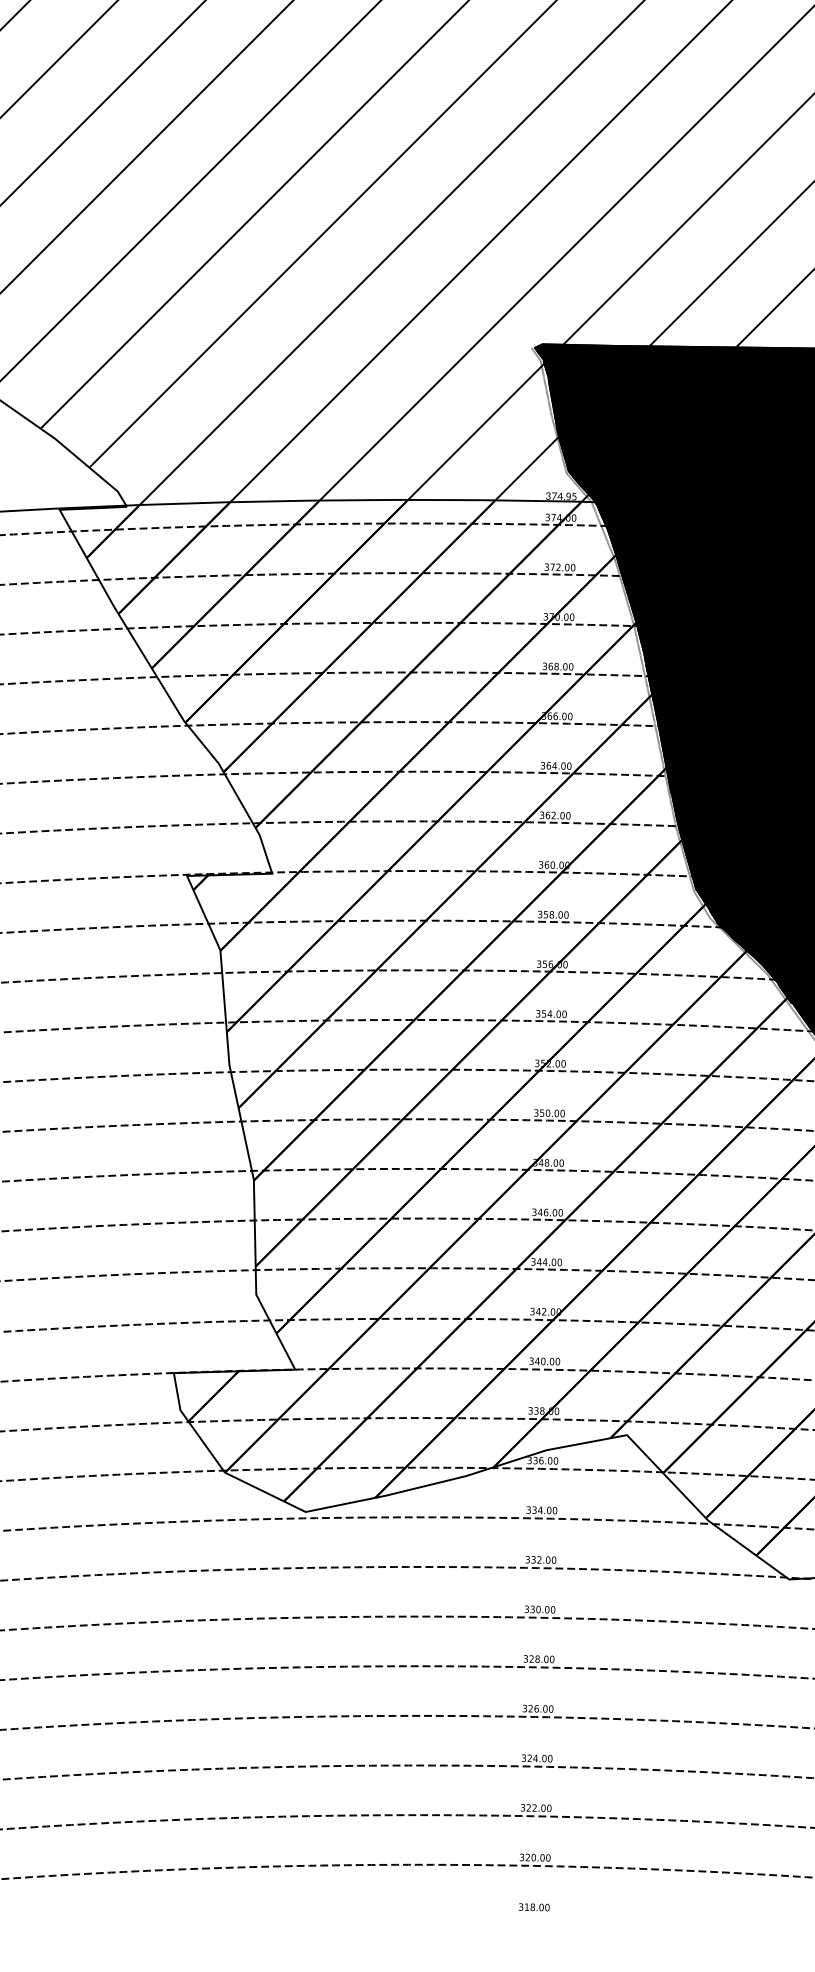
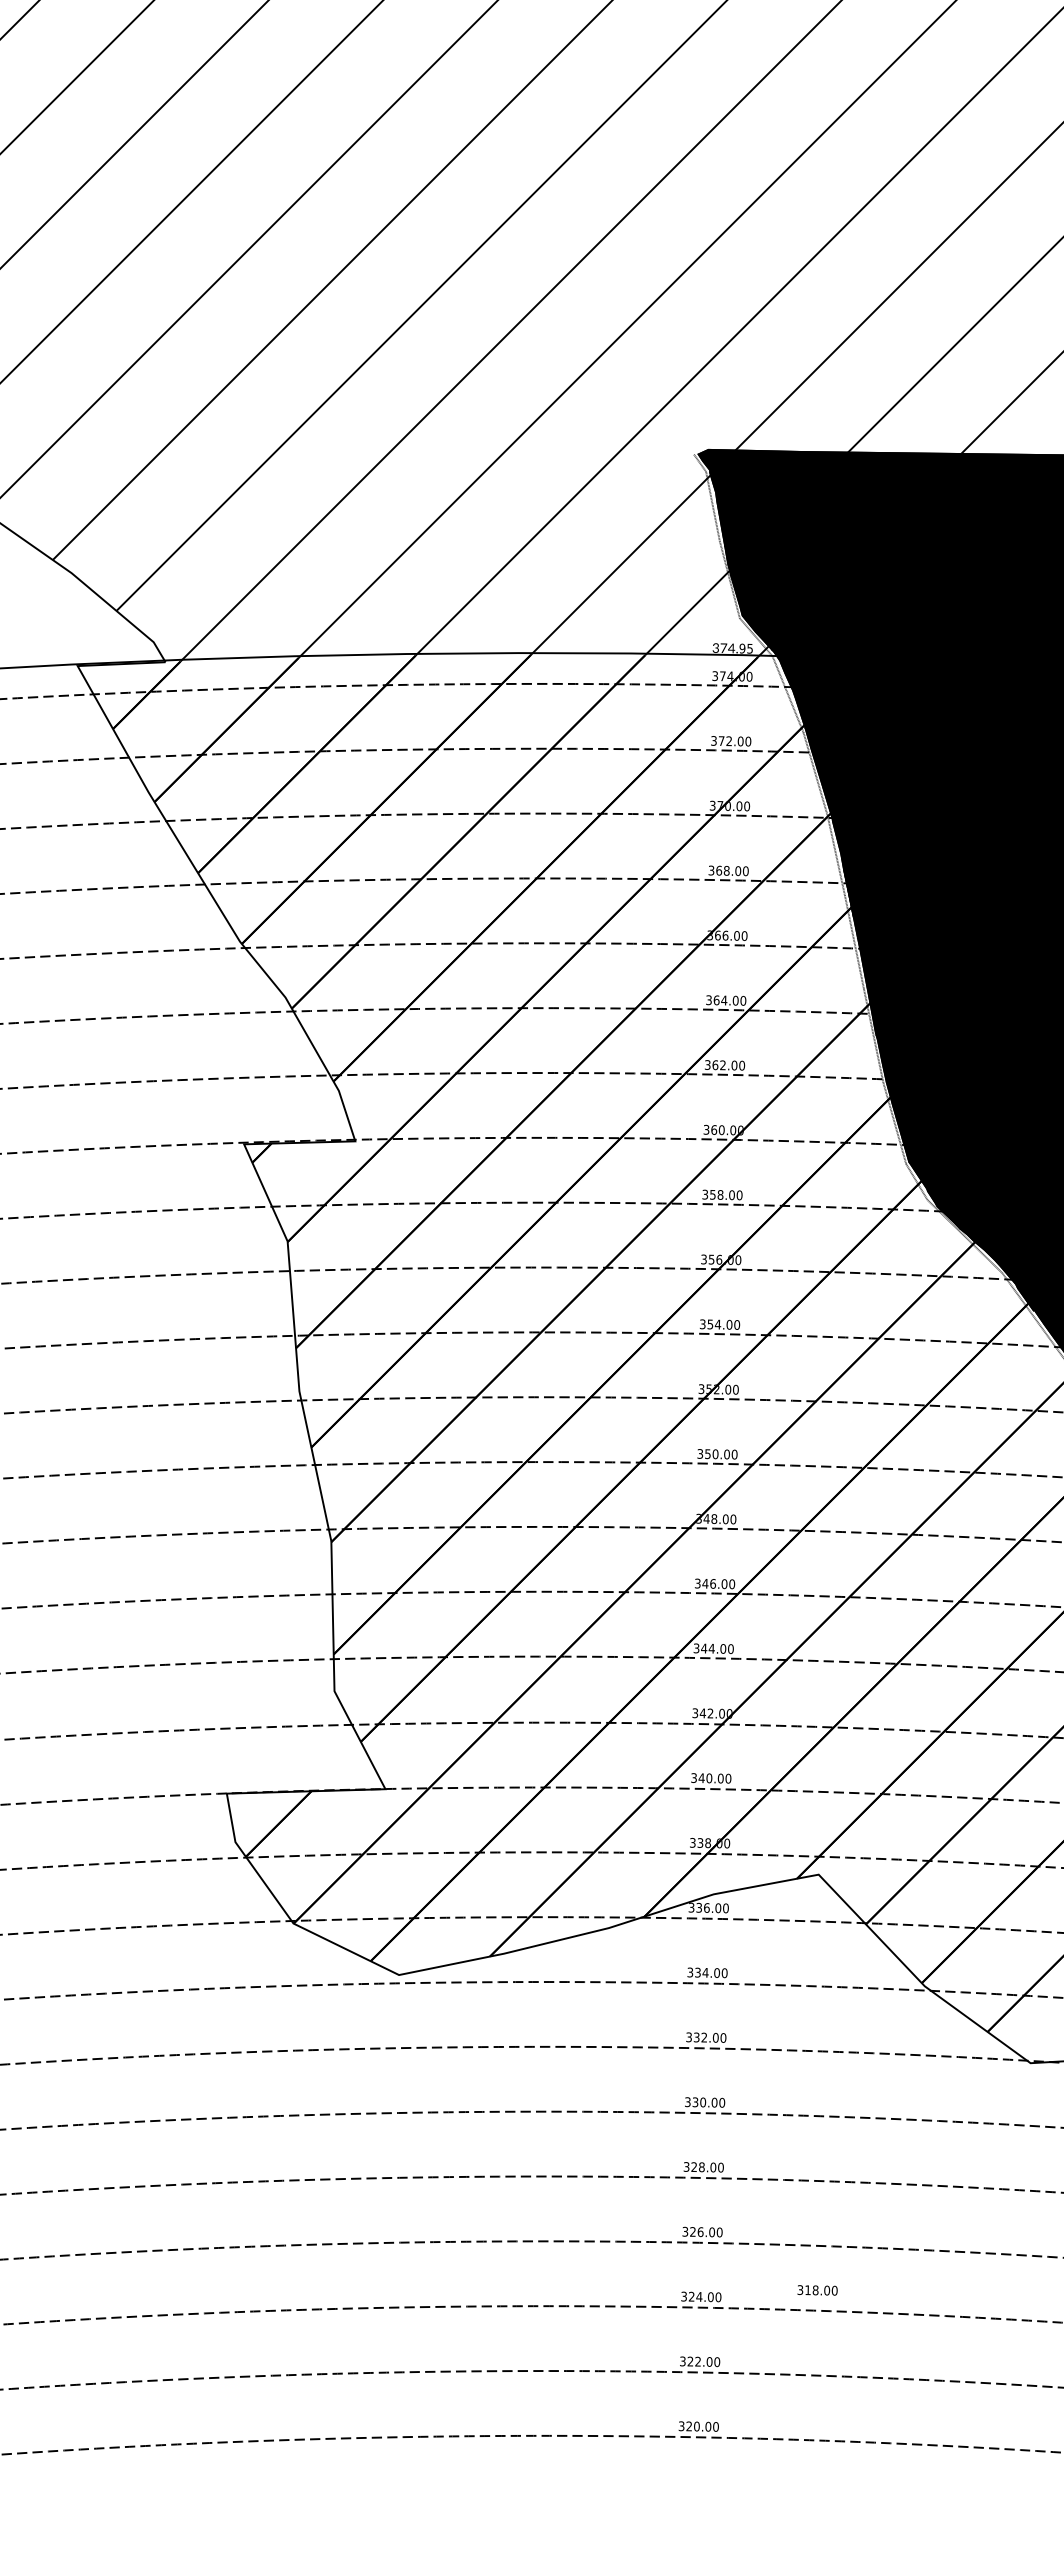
text: (534, 1907) -> (817, 2290), moved

